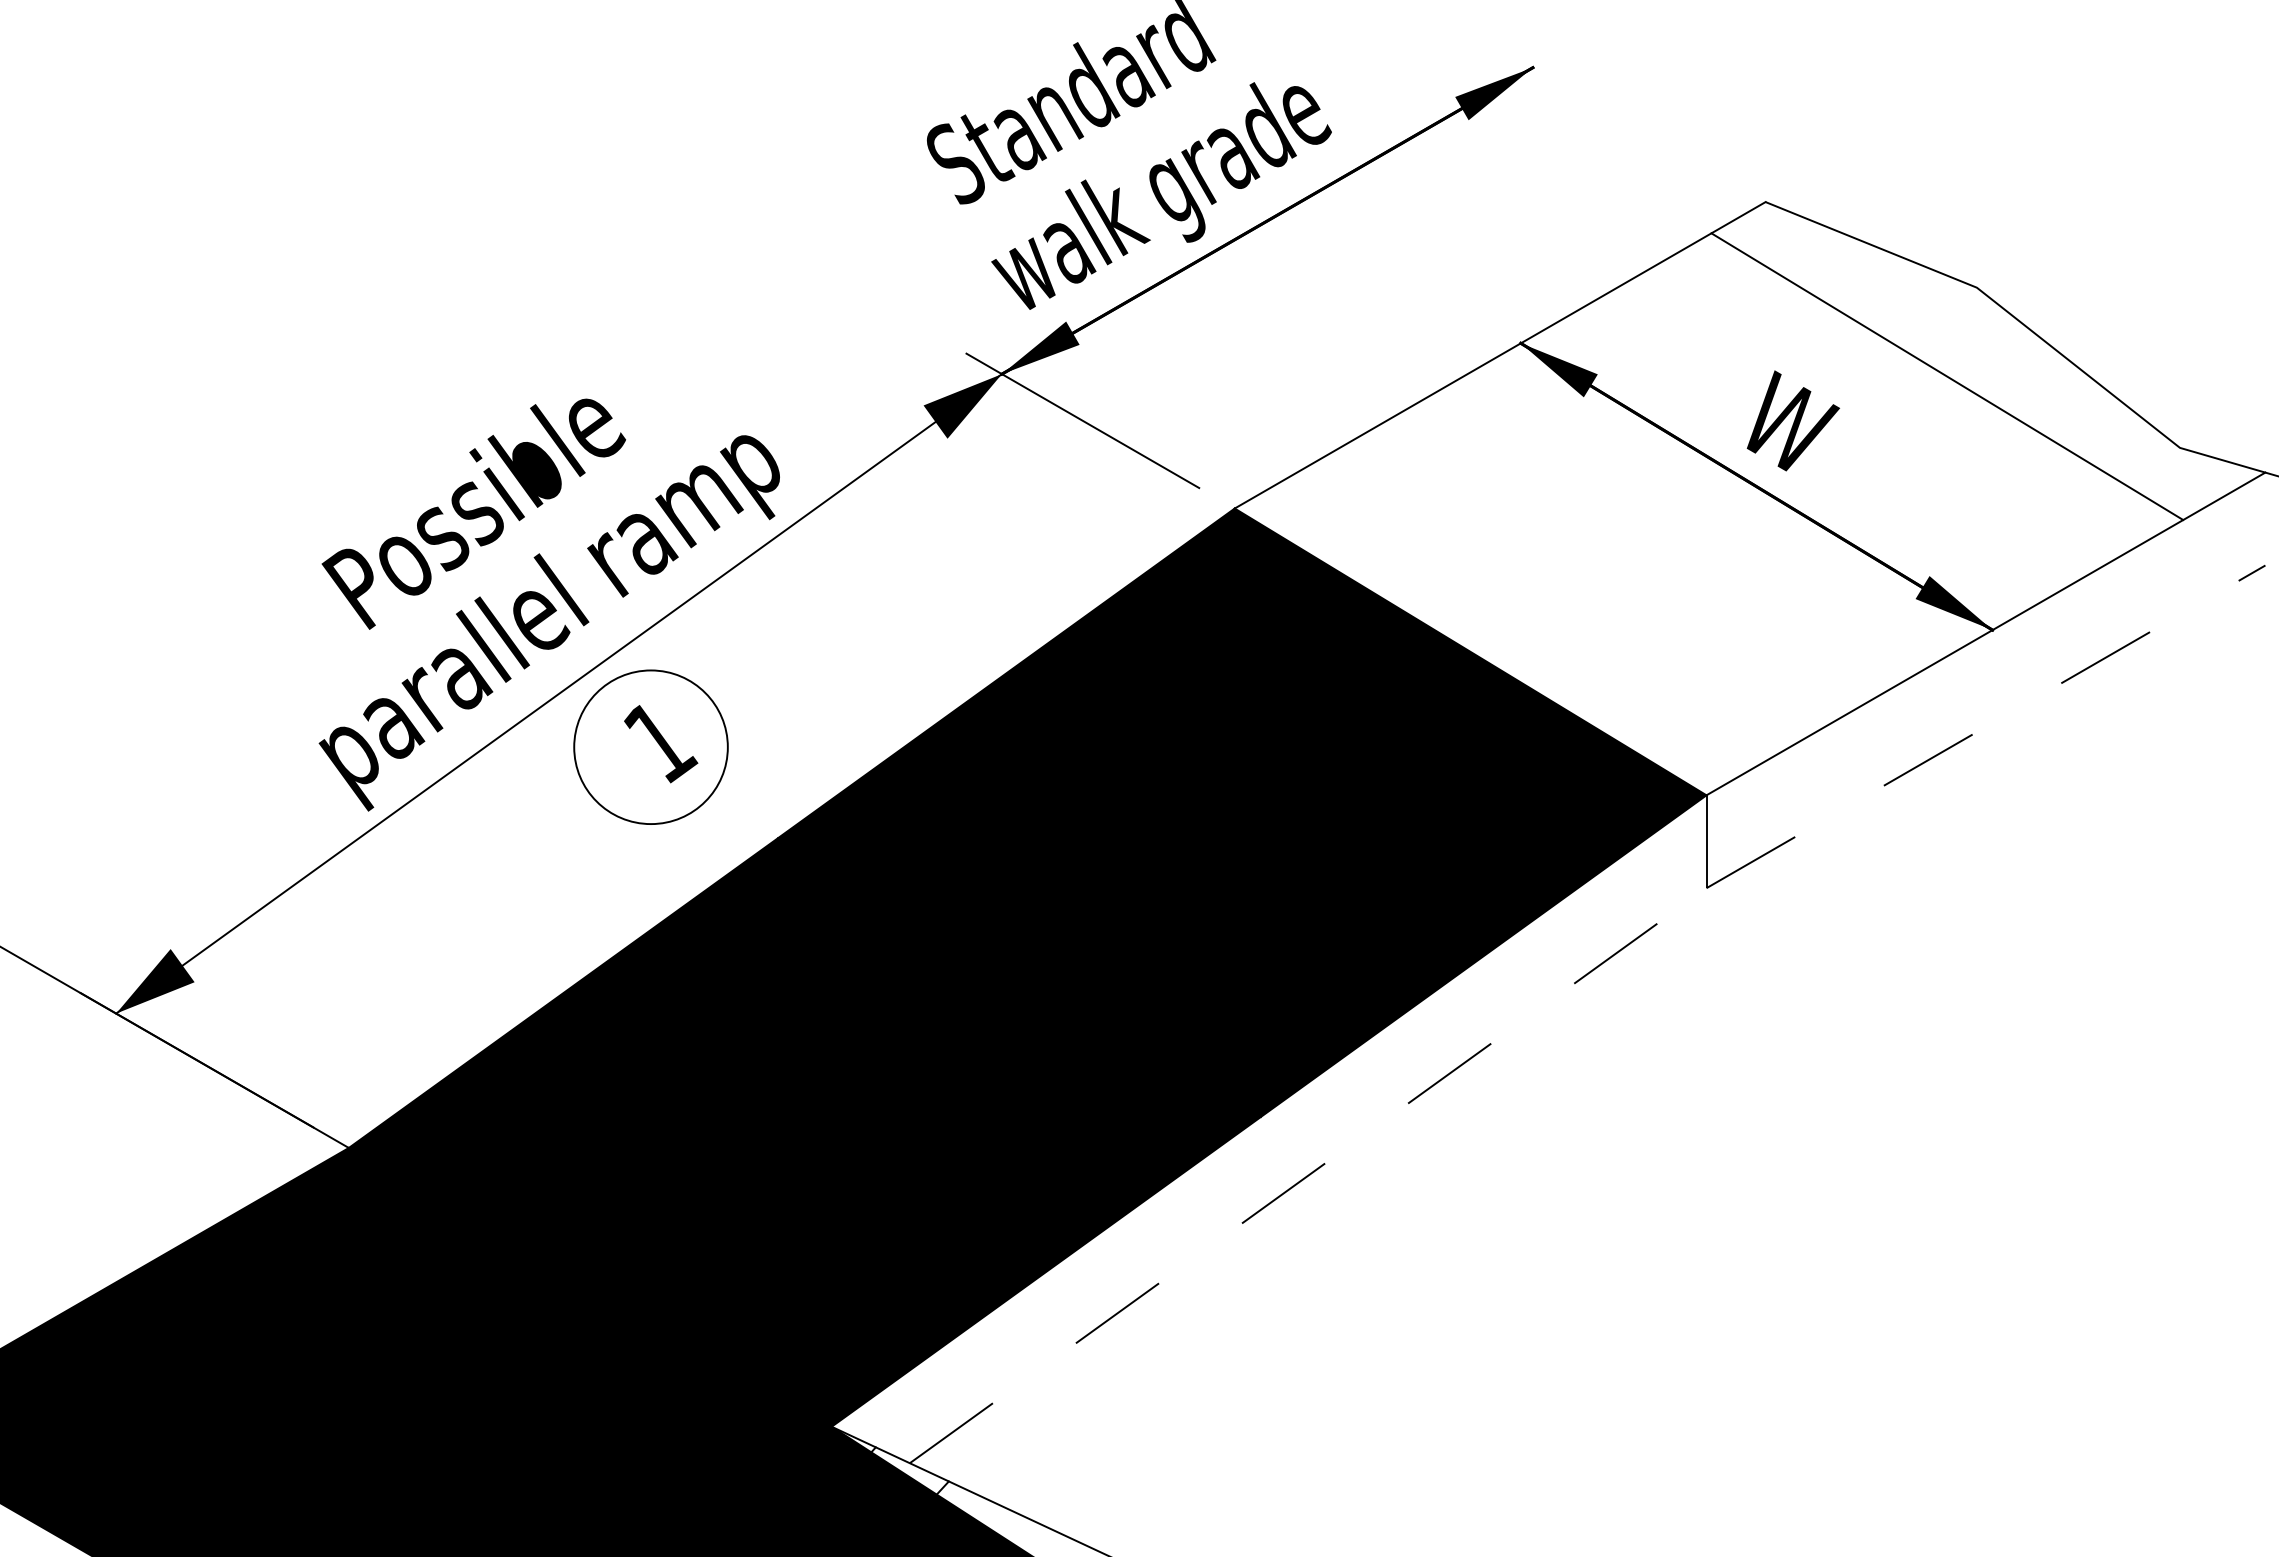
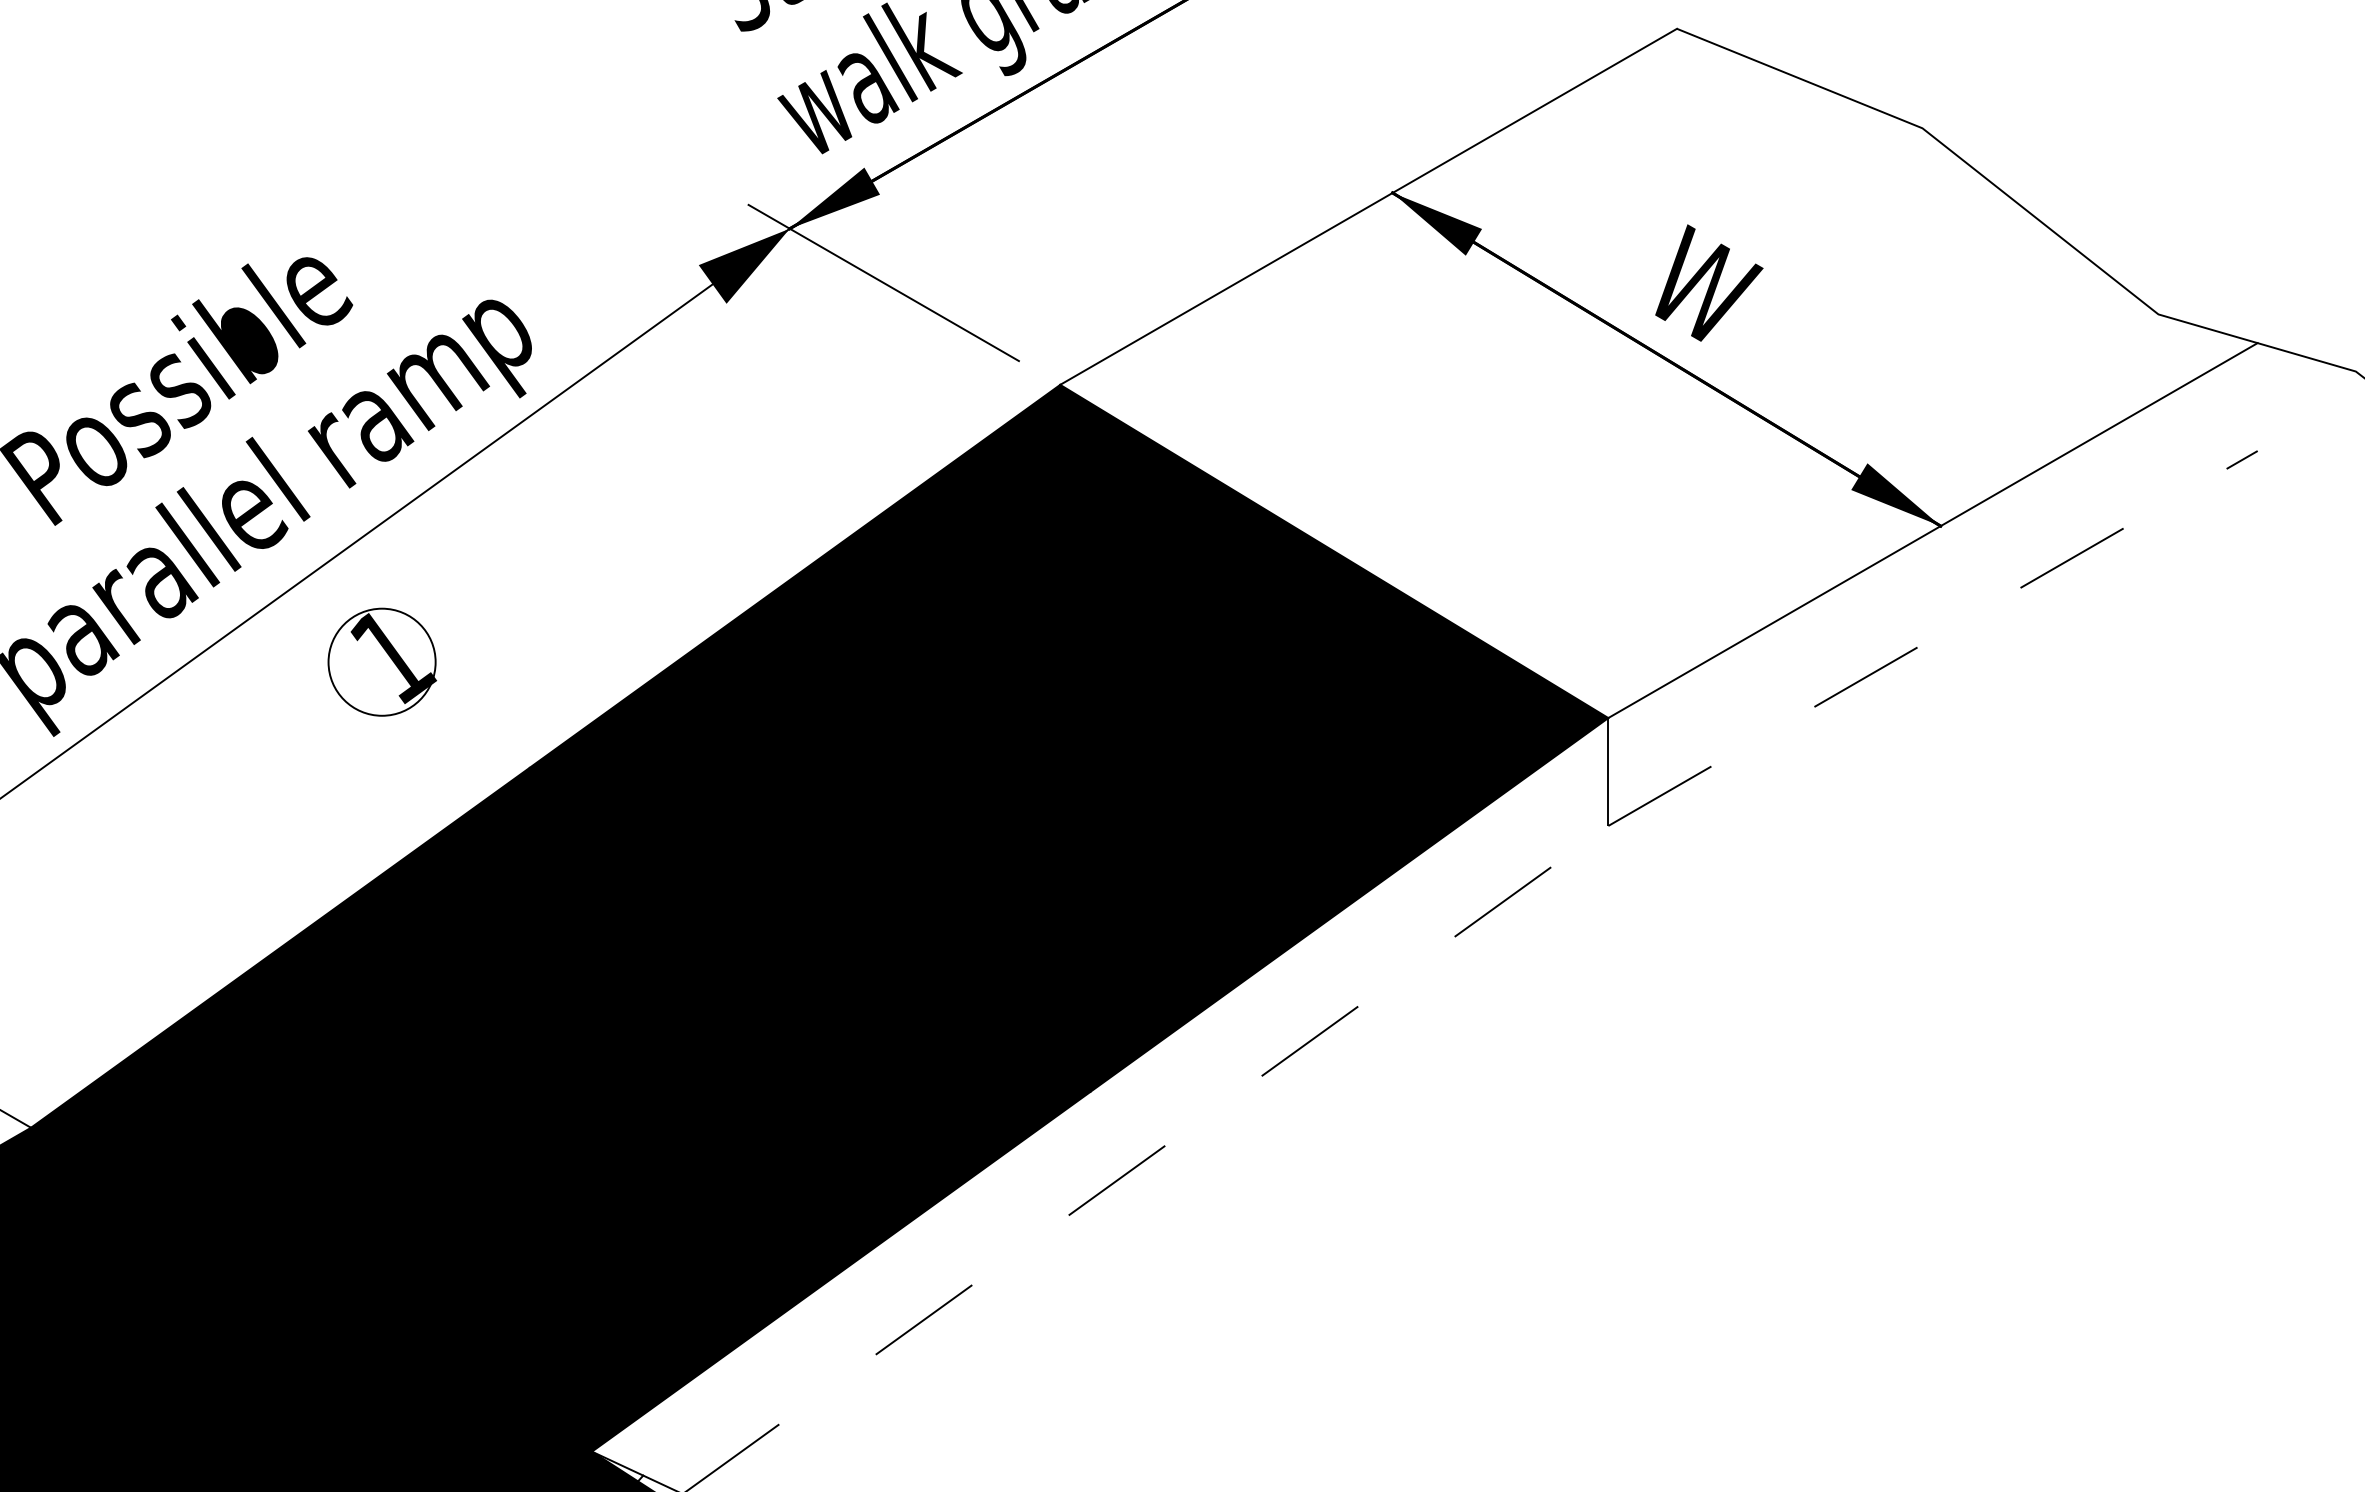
line: (1947, 376) -> (1888, 231), removed
circle: (650, 747) -> (381, 662), size x0.6

